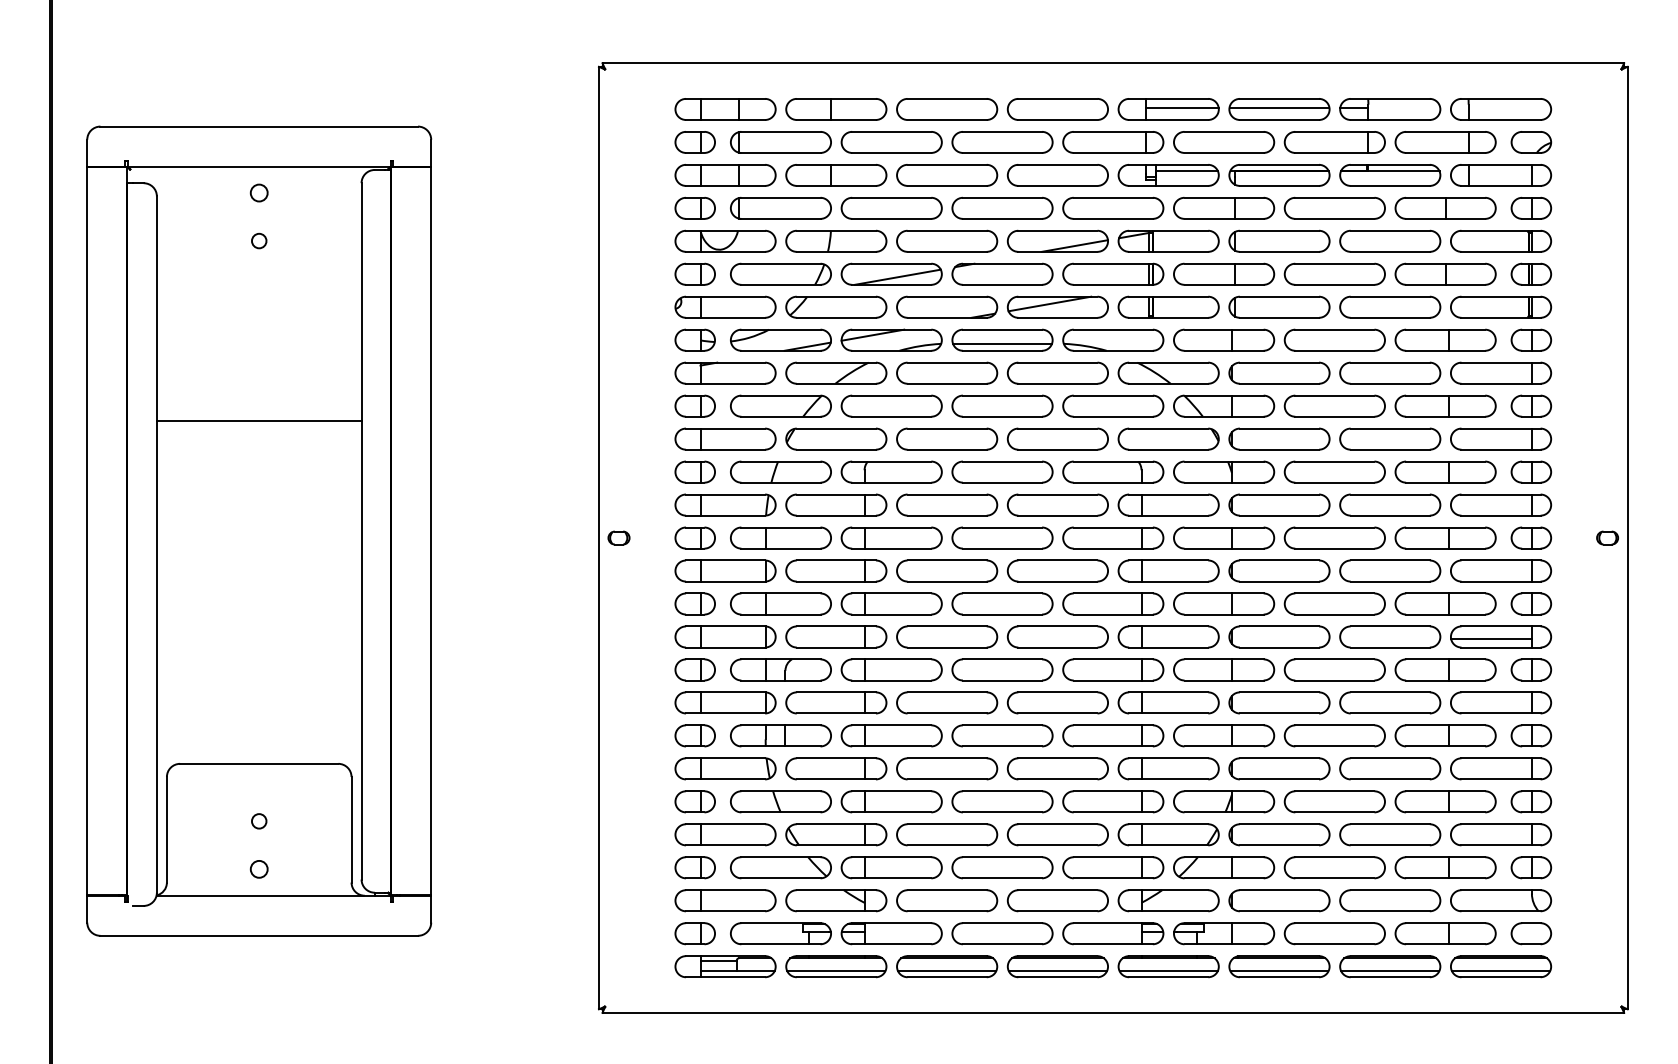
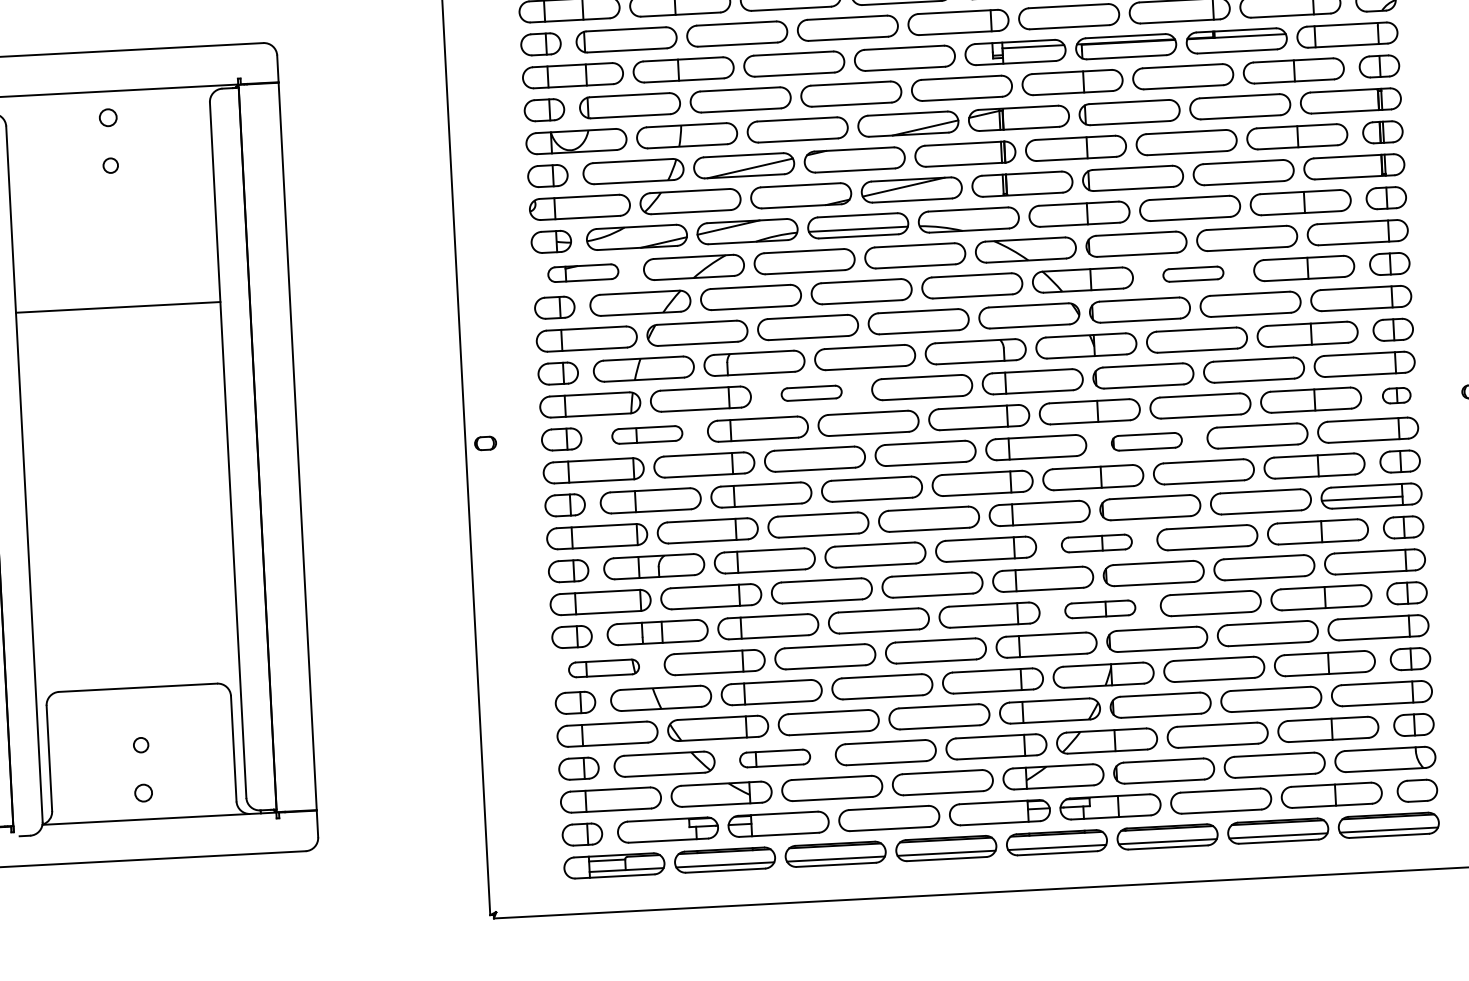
part: (725, 372) -> (583, 272), size x0.7
part: (1334, 405) -> (1193, 273), size x0.6
line: (258, 420) -> (117, 306), moved
part: (947, 504) -> (811, 392), size x0.6
part: (780, 537) -> (646, 434), size x0.7
part: (1531, 537) -> (1396, 395), size x0.7
part: (1279, 570) -> (1146, 441), size x0.7
part: (1224, 669) -> (1097, 543), size x0.7
part: (1224, 735) -> (1100, 608), size x0.7
part: (725, 768) -> (604, 668), size x0.7
part: (891, 867) -> (774, 758), size x0.7

